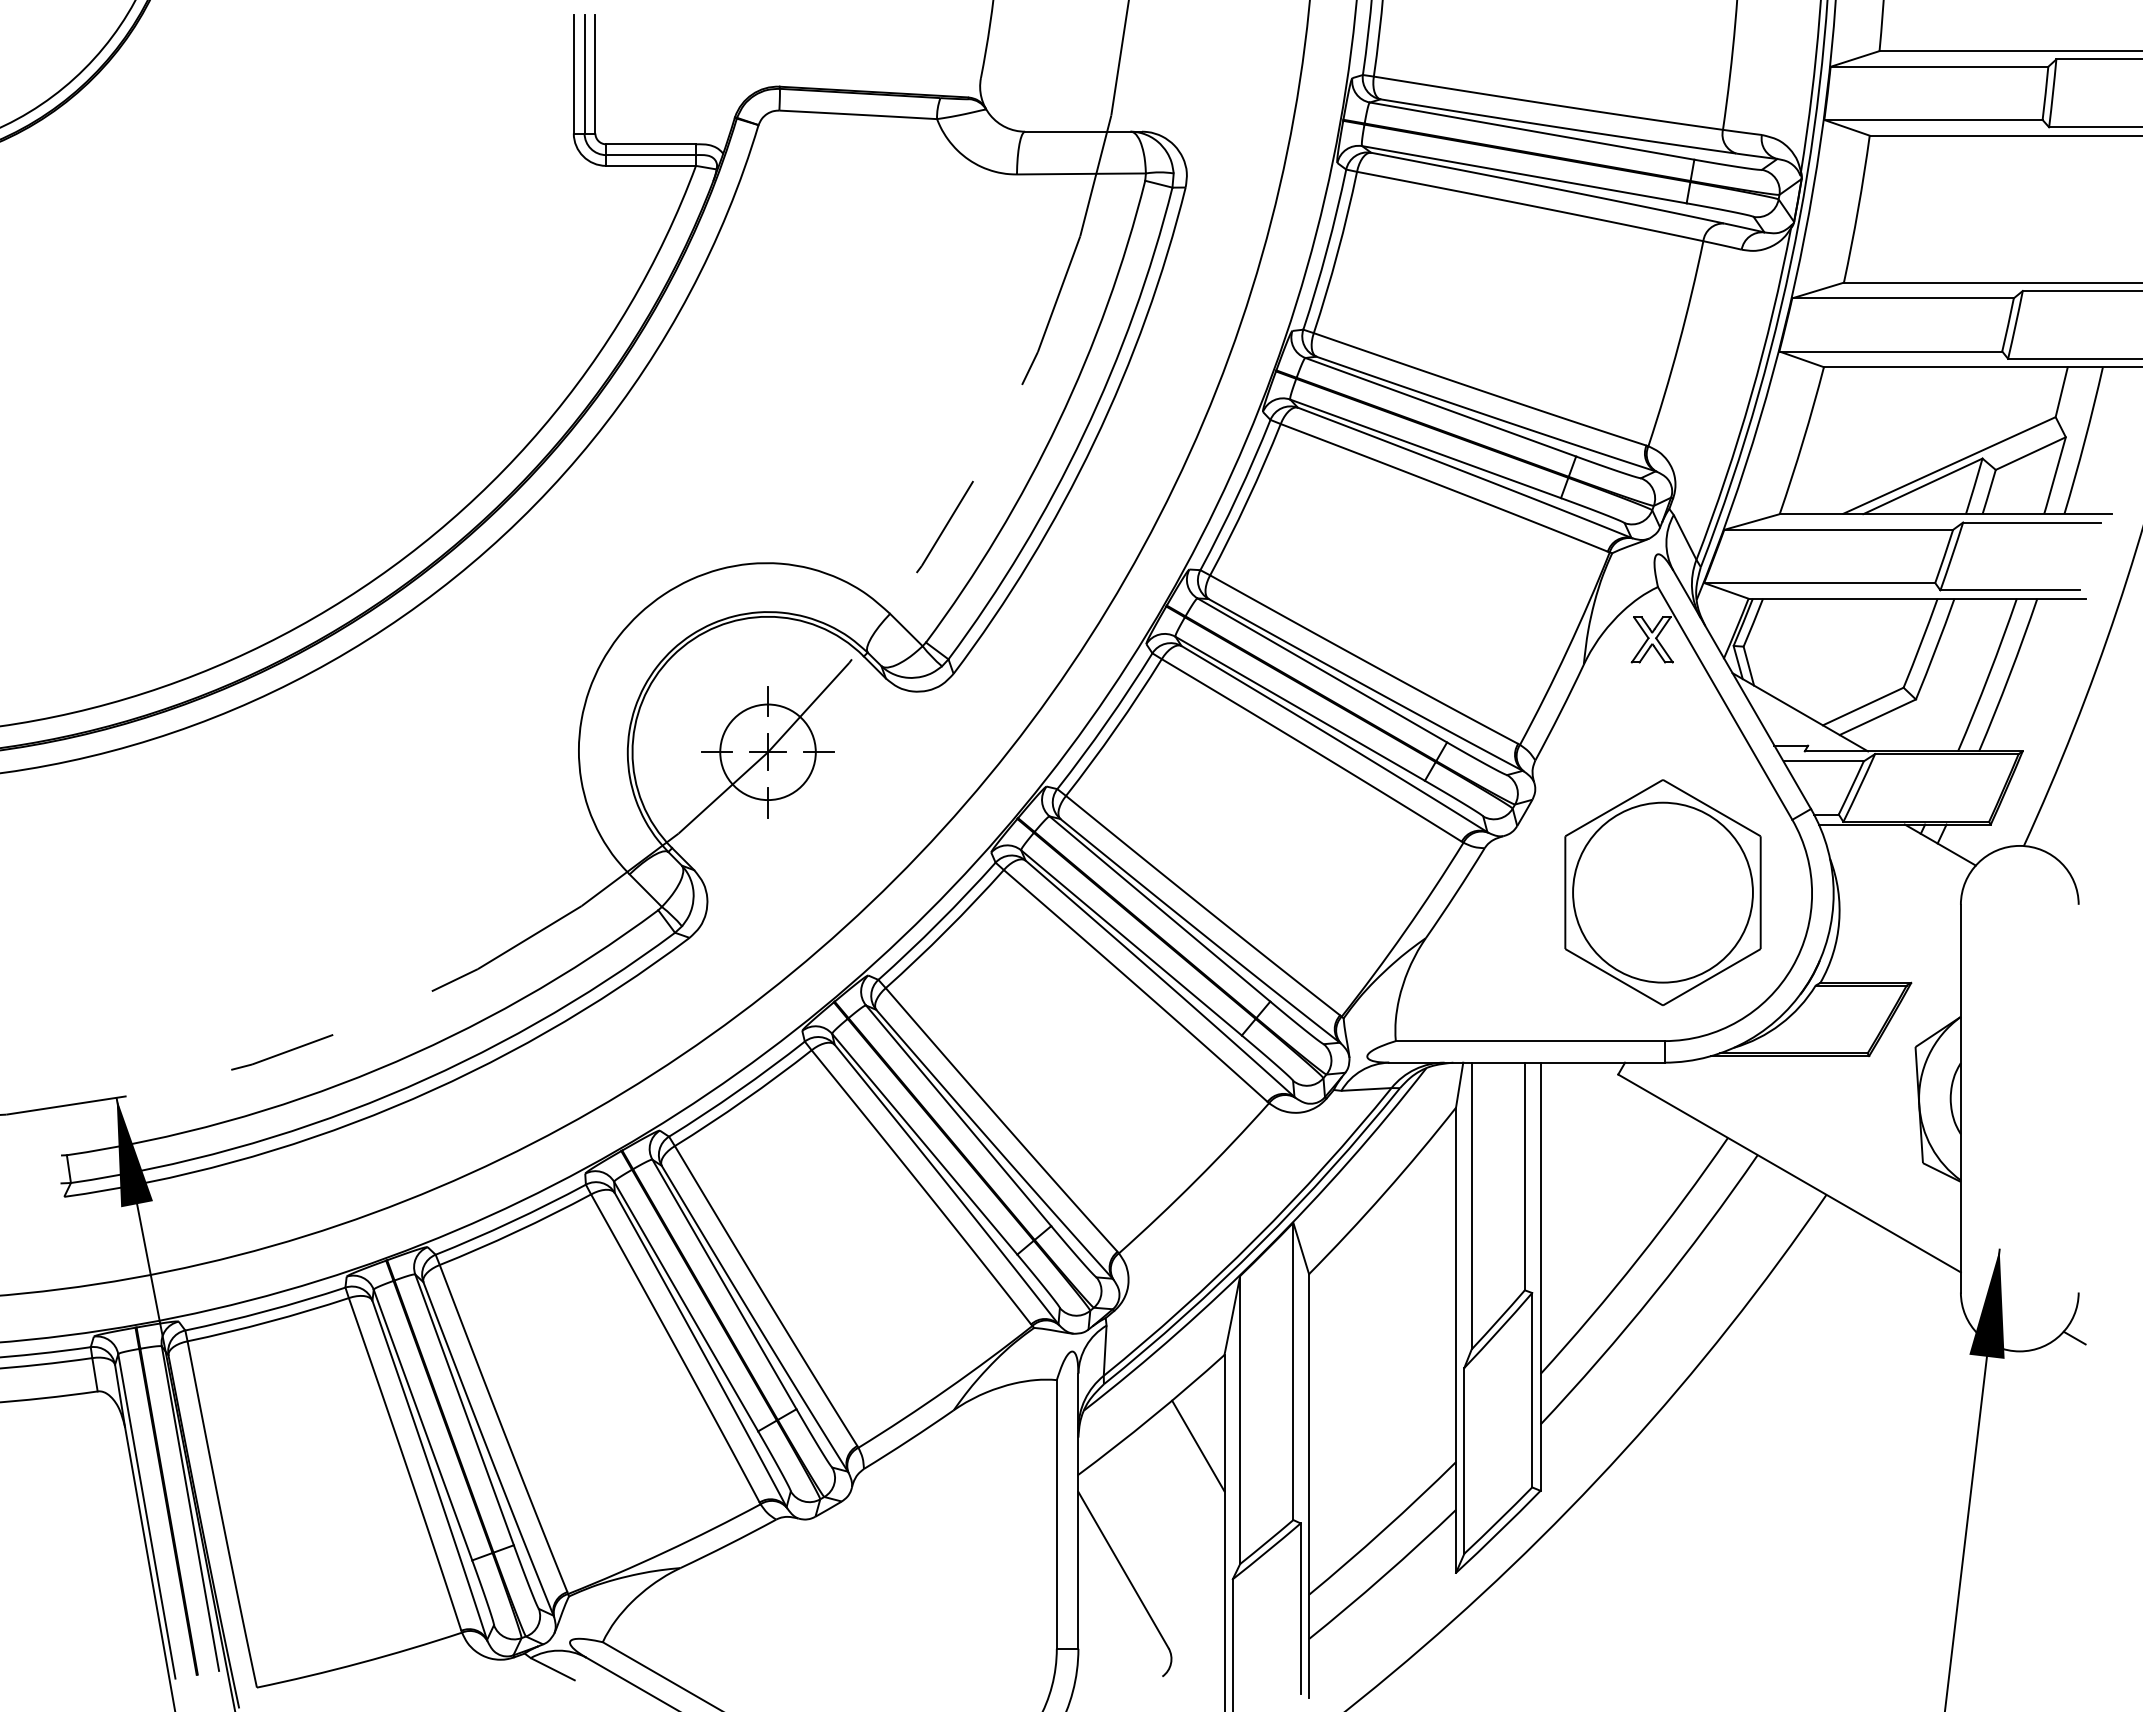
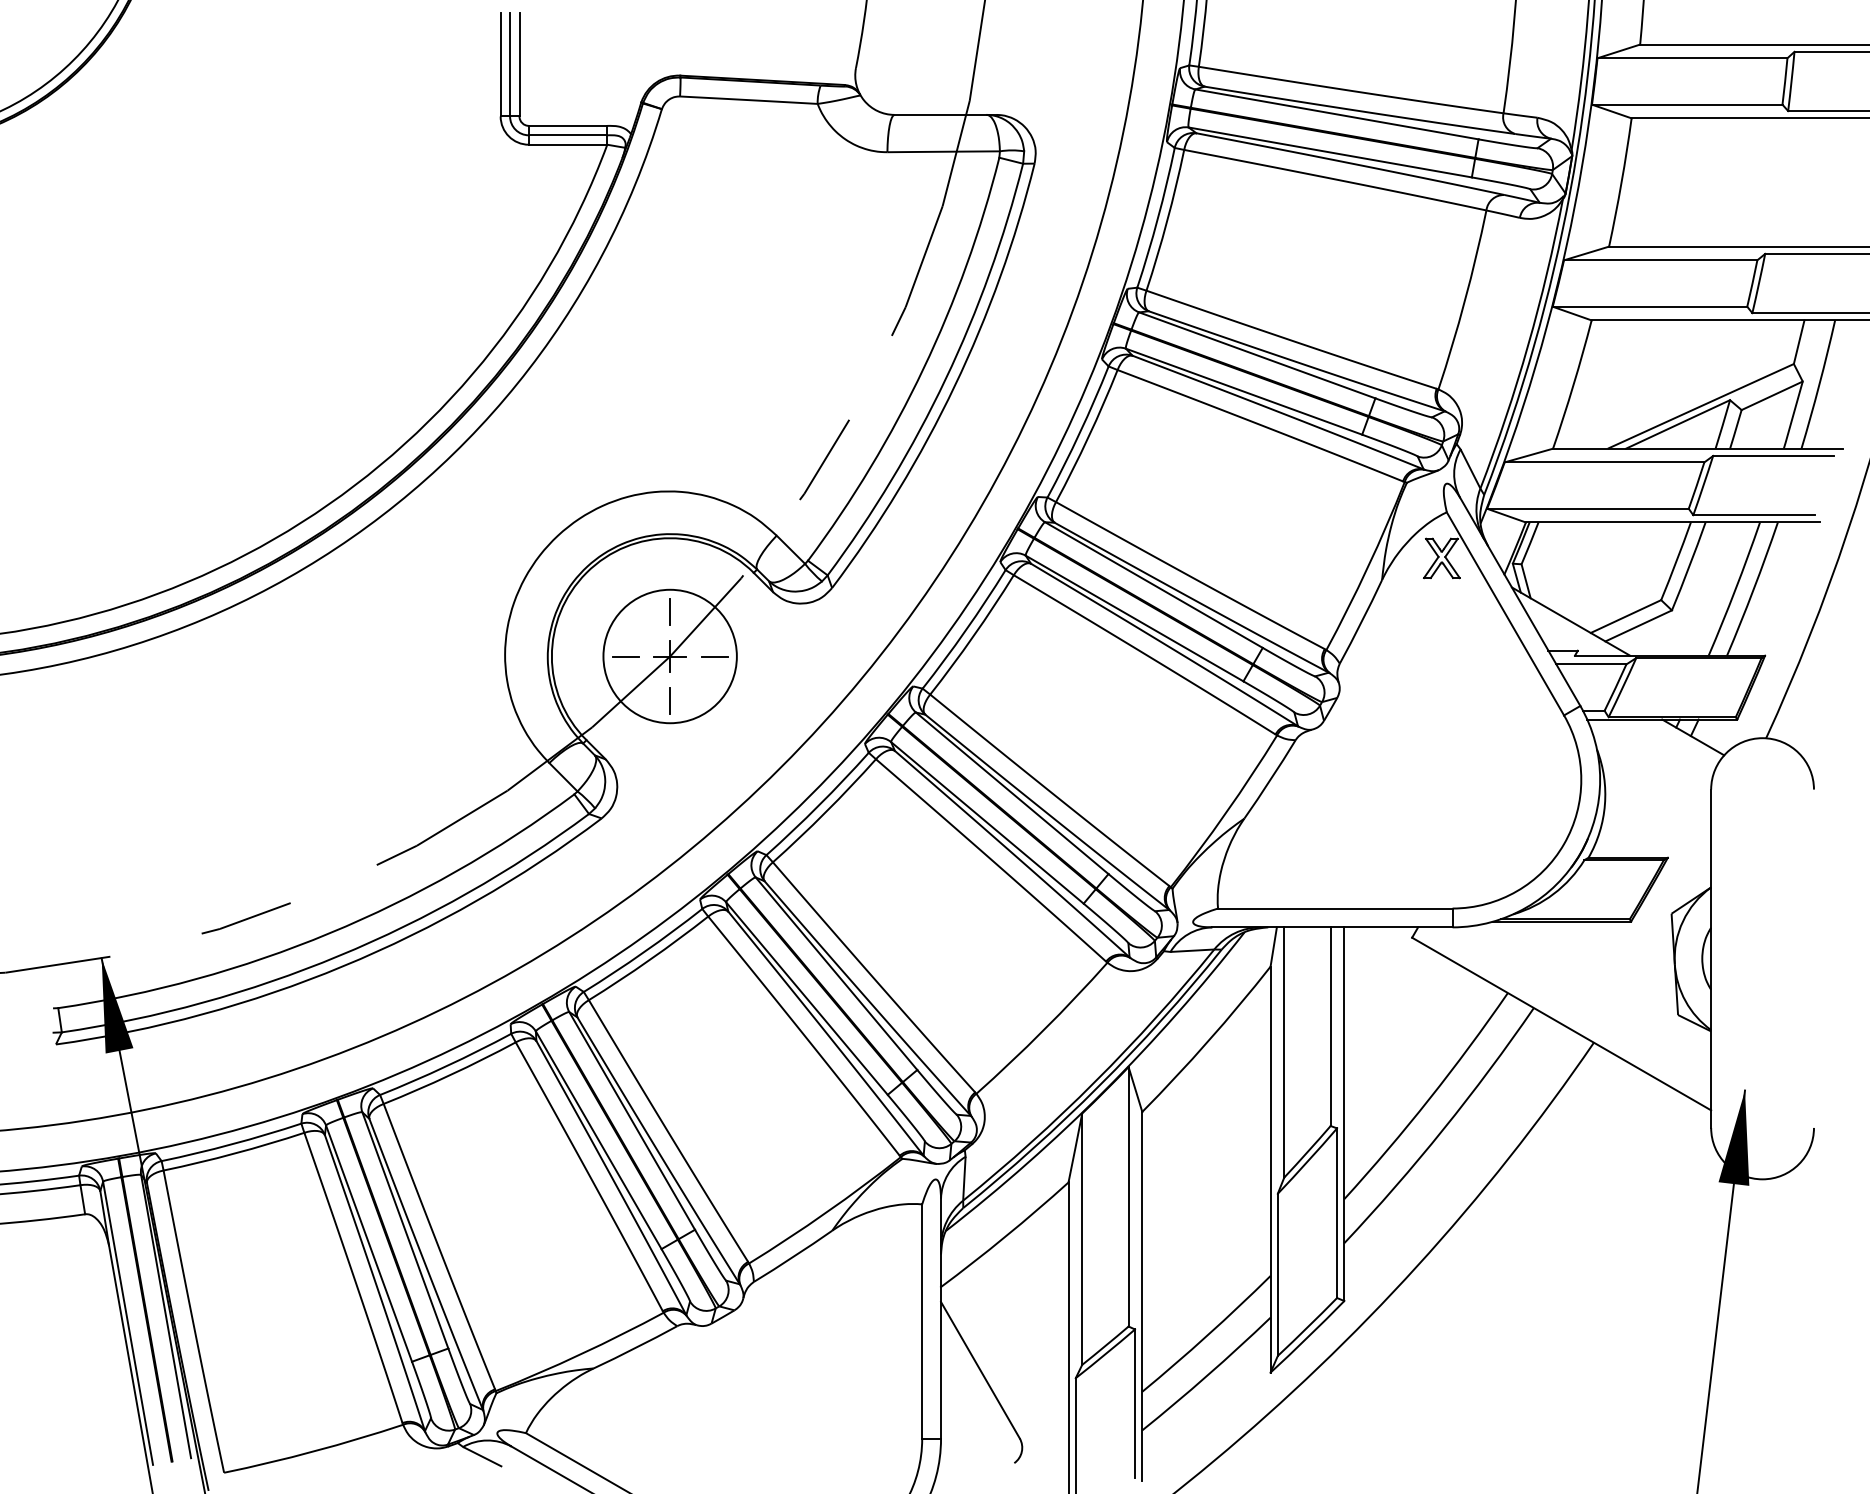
circle: (767, 752) -> (669, 656), size x1.6
part: (1662, 892) -> (1450, 778), removed
line: (2074, 1337) -> (1810, 1167), removed
line: (1198, 1445) -> (1045, 1261), removed

